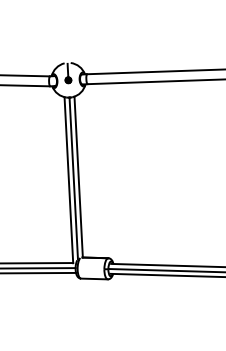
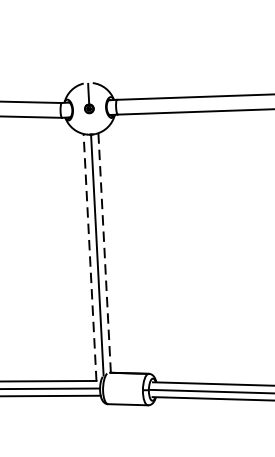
line: (78, 177) -> (104, 253), solid -> dashed
line: (68, 179) -> (89, 256), solid -> dashed

